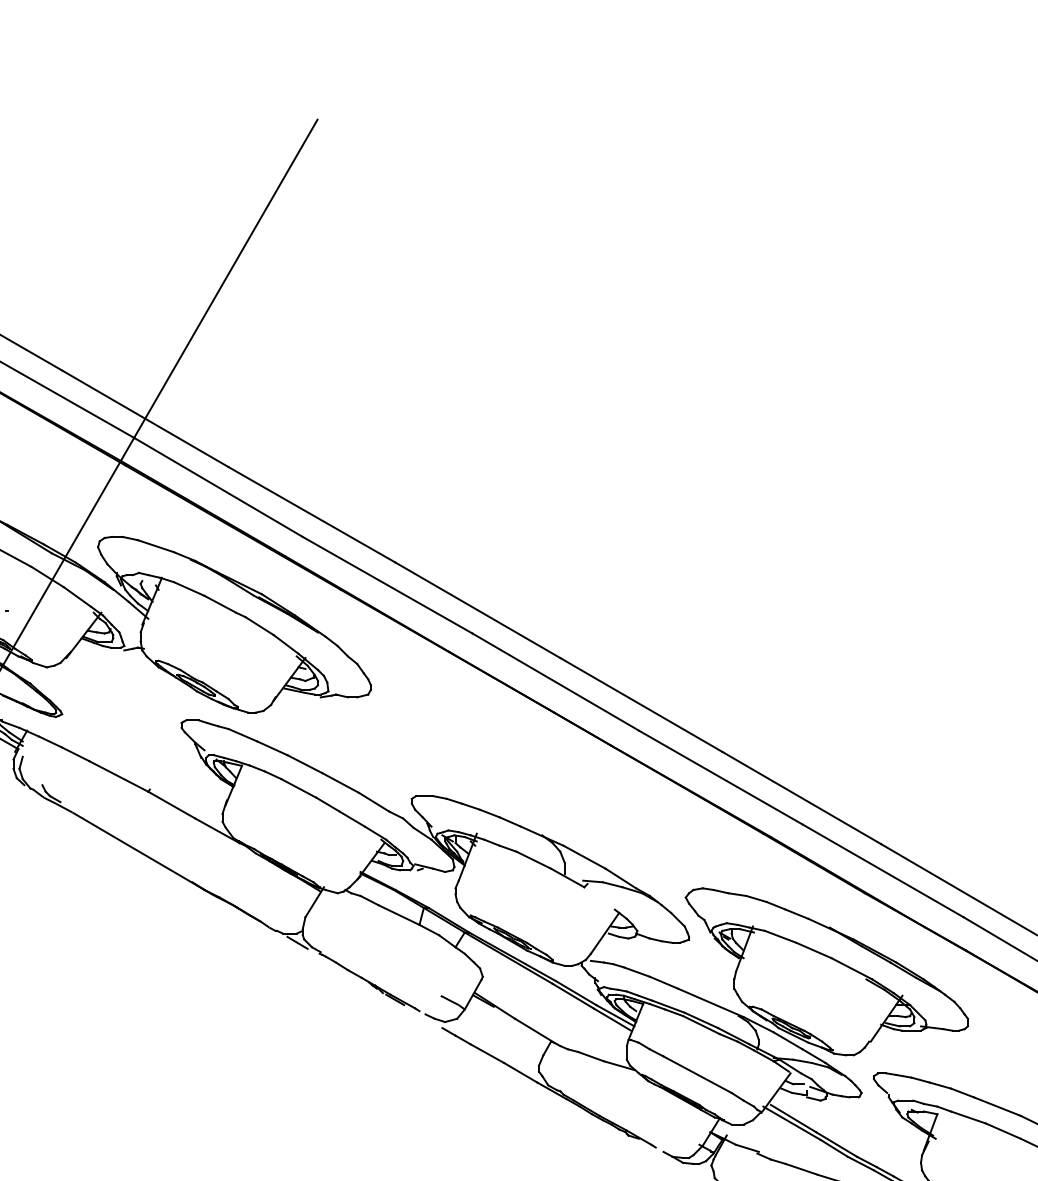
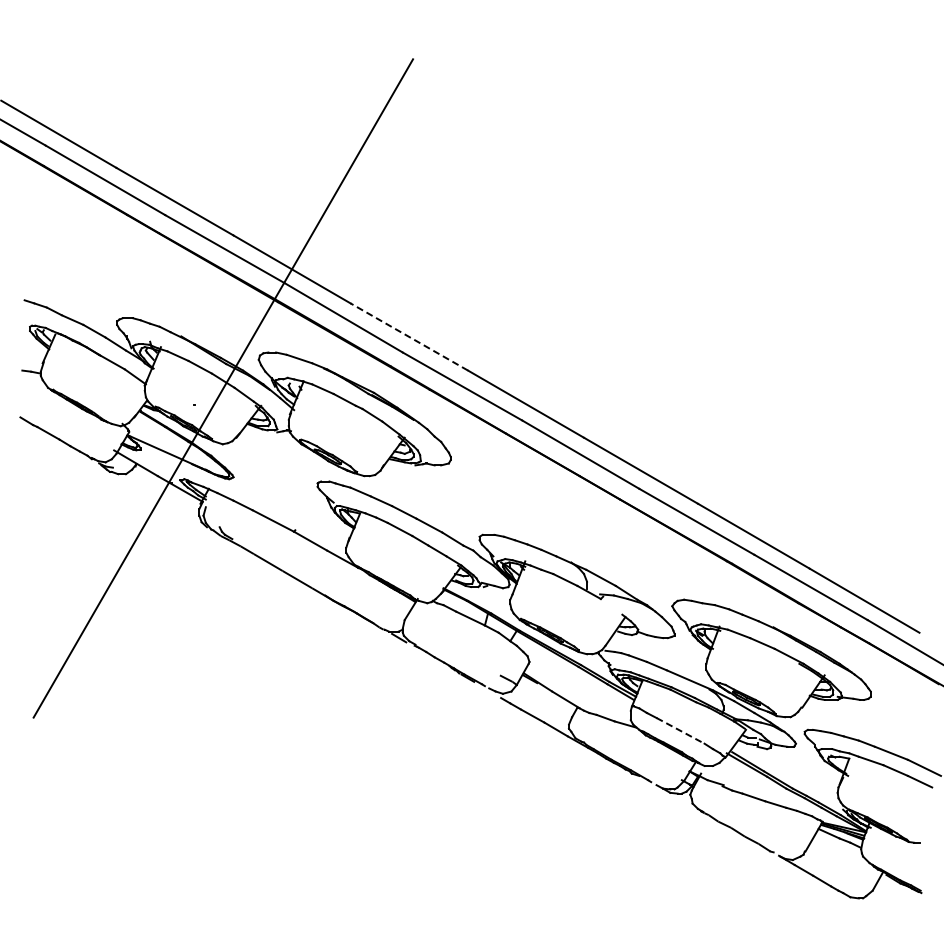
line: (312, 514) -> (409, 336), solid -> dashed
line: (697, 1075) -> (680, 731), solid -> dashed

